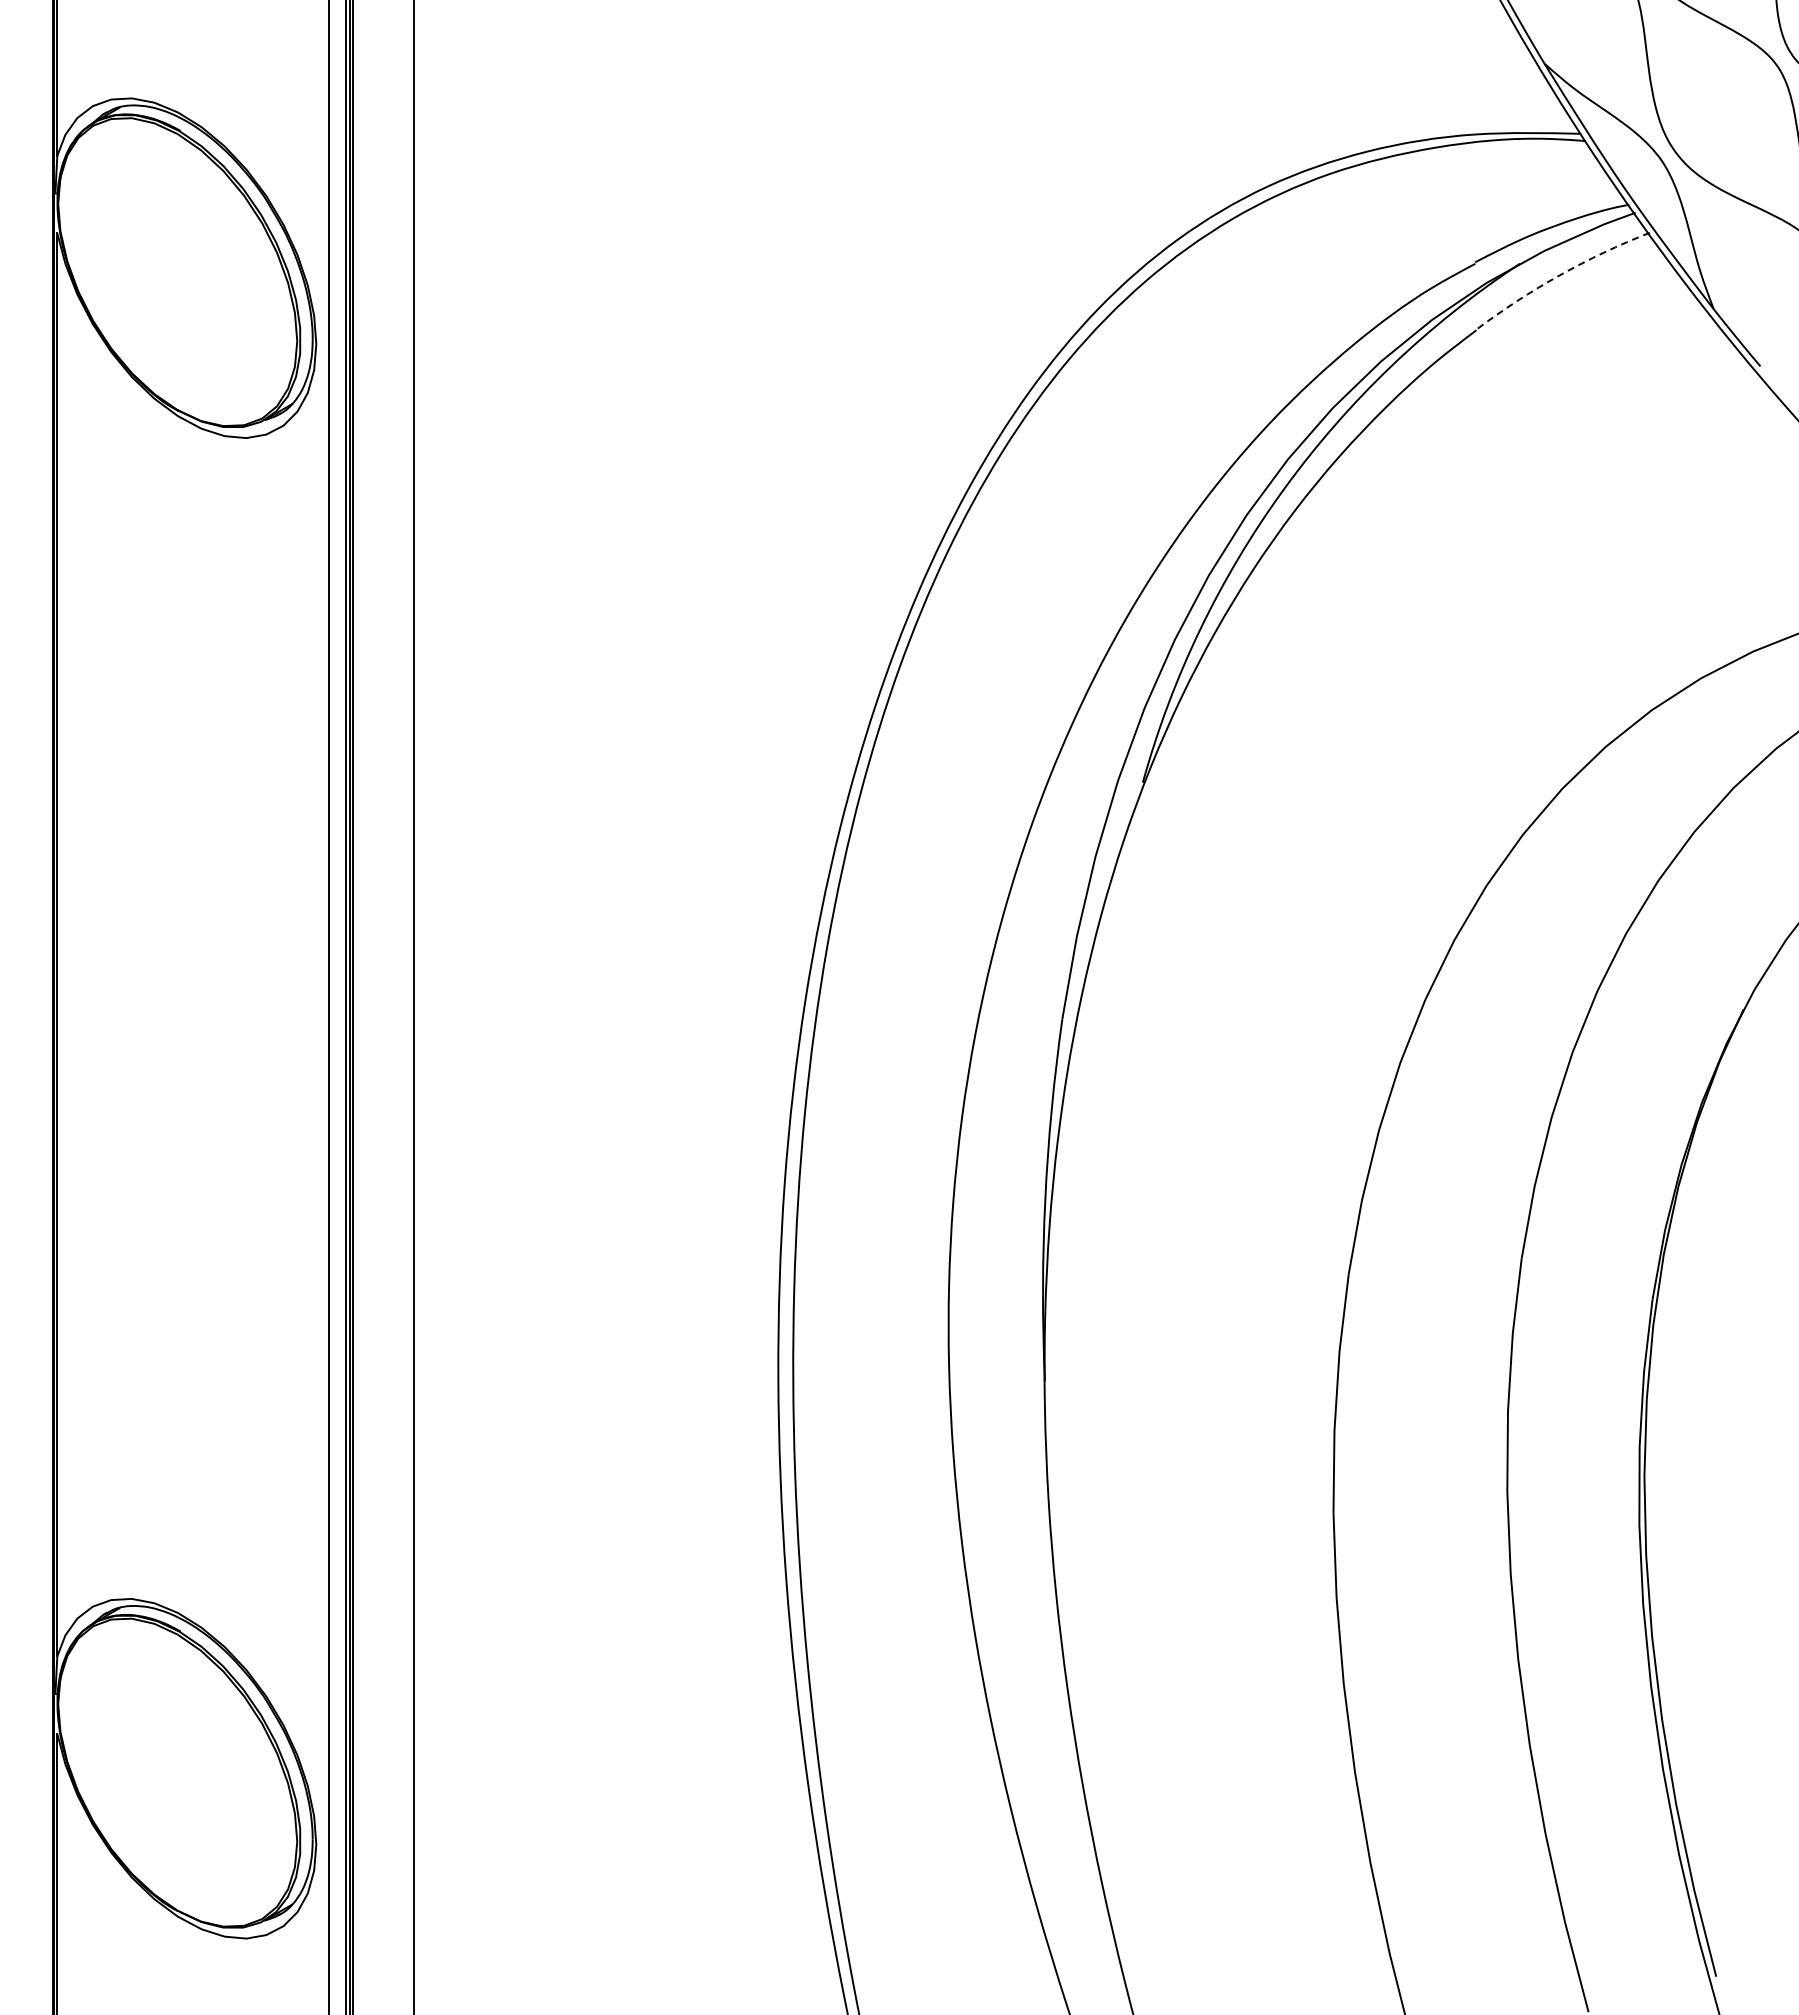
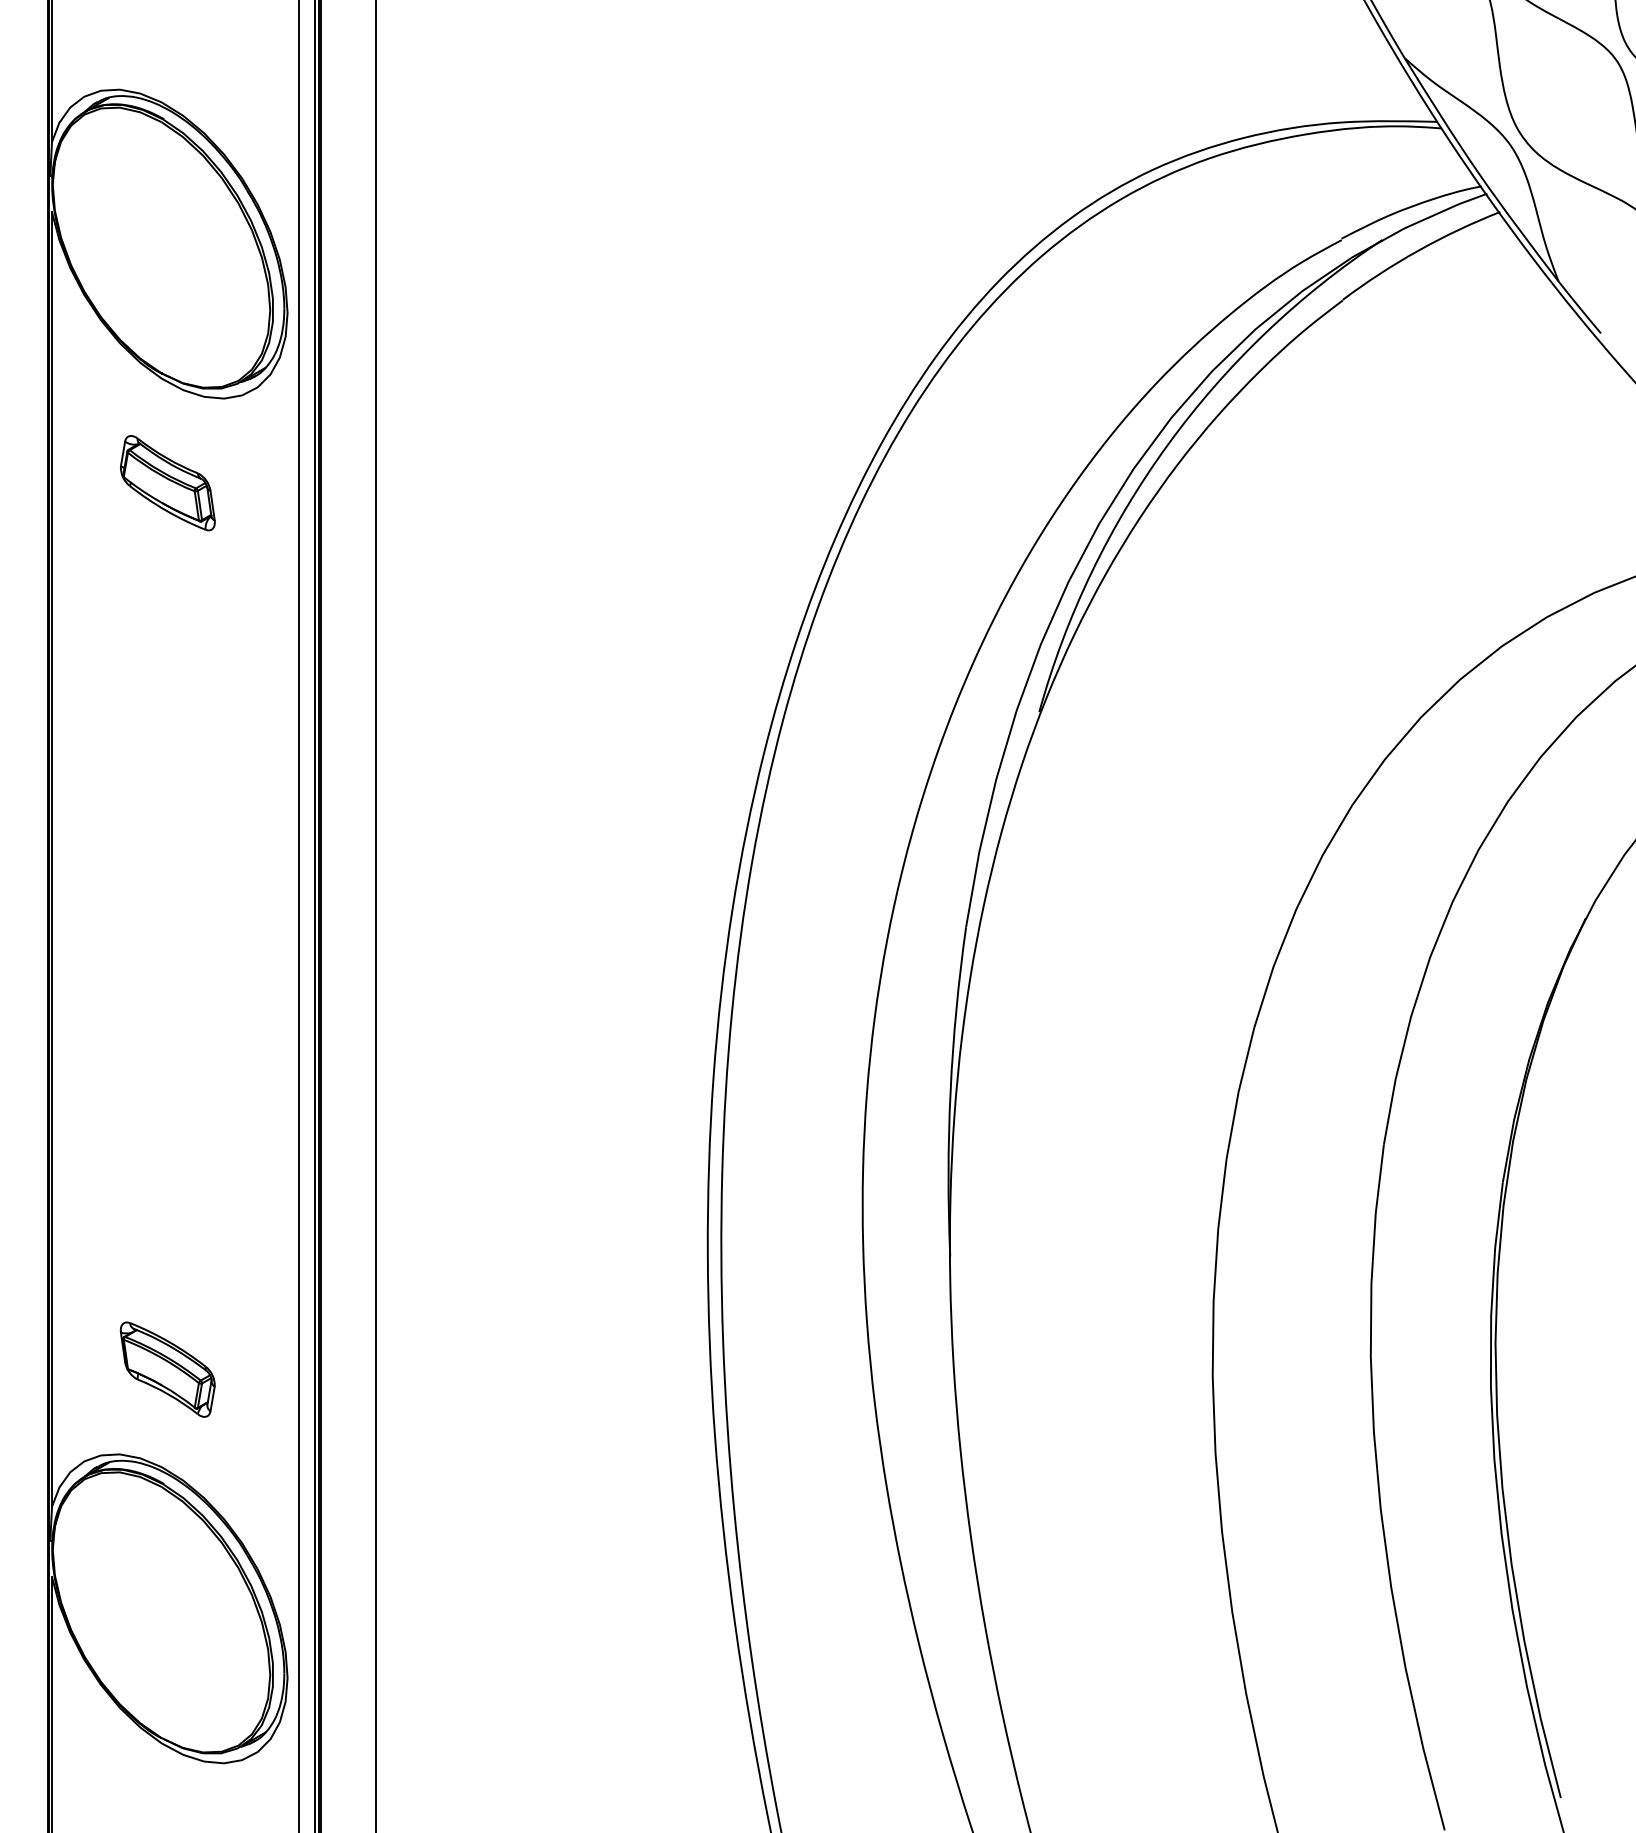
arc: (1559, 275) -> (1418, 250), dashed -> solid
part: (184, 530) -> (167, 482), added
part: (184, 1505) -> (167, 1369), added

